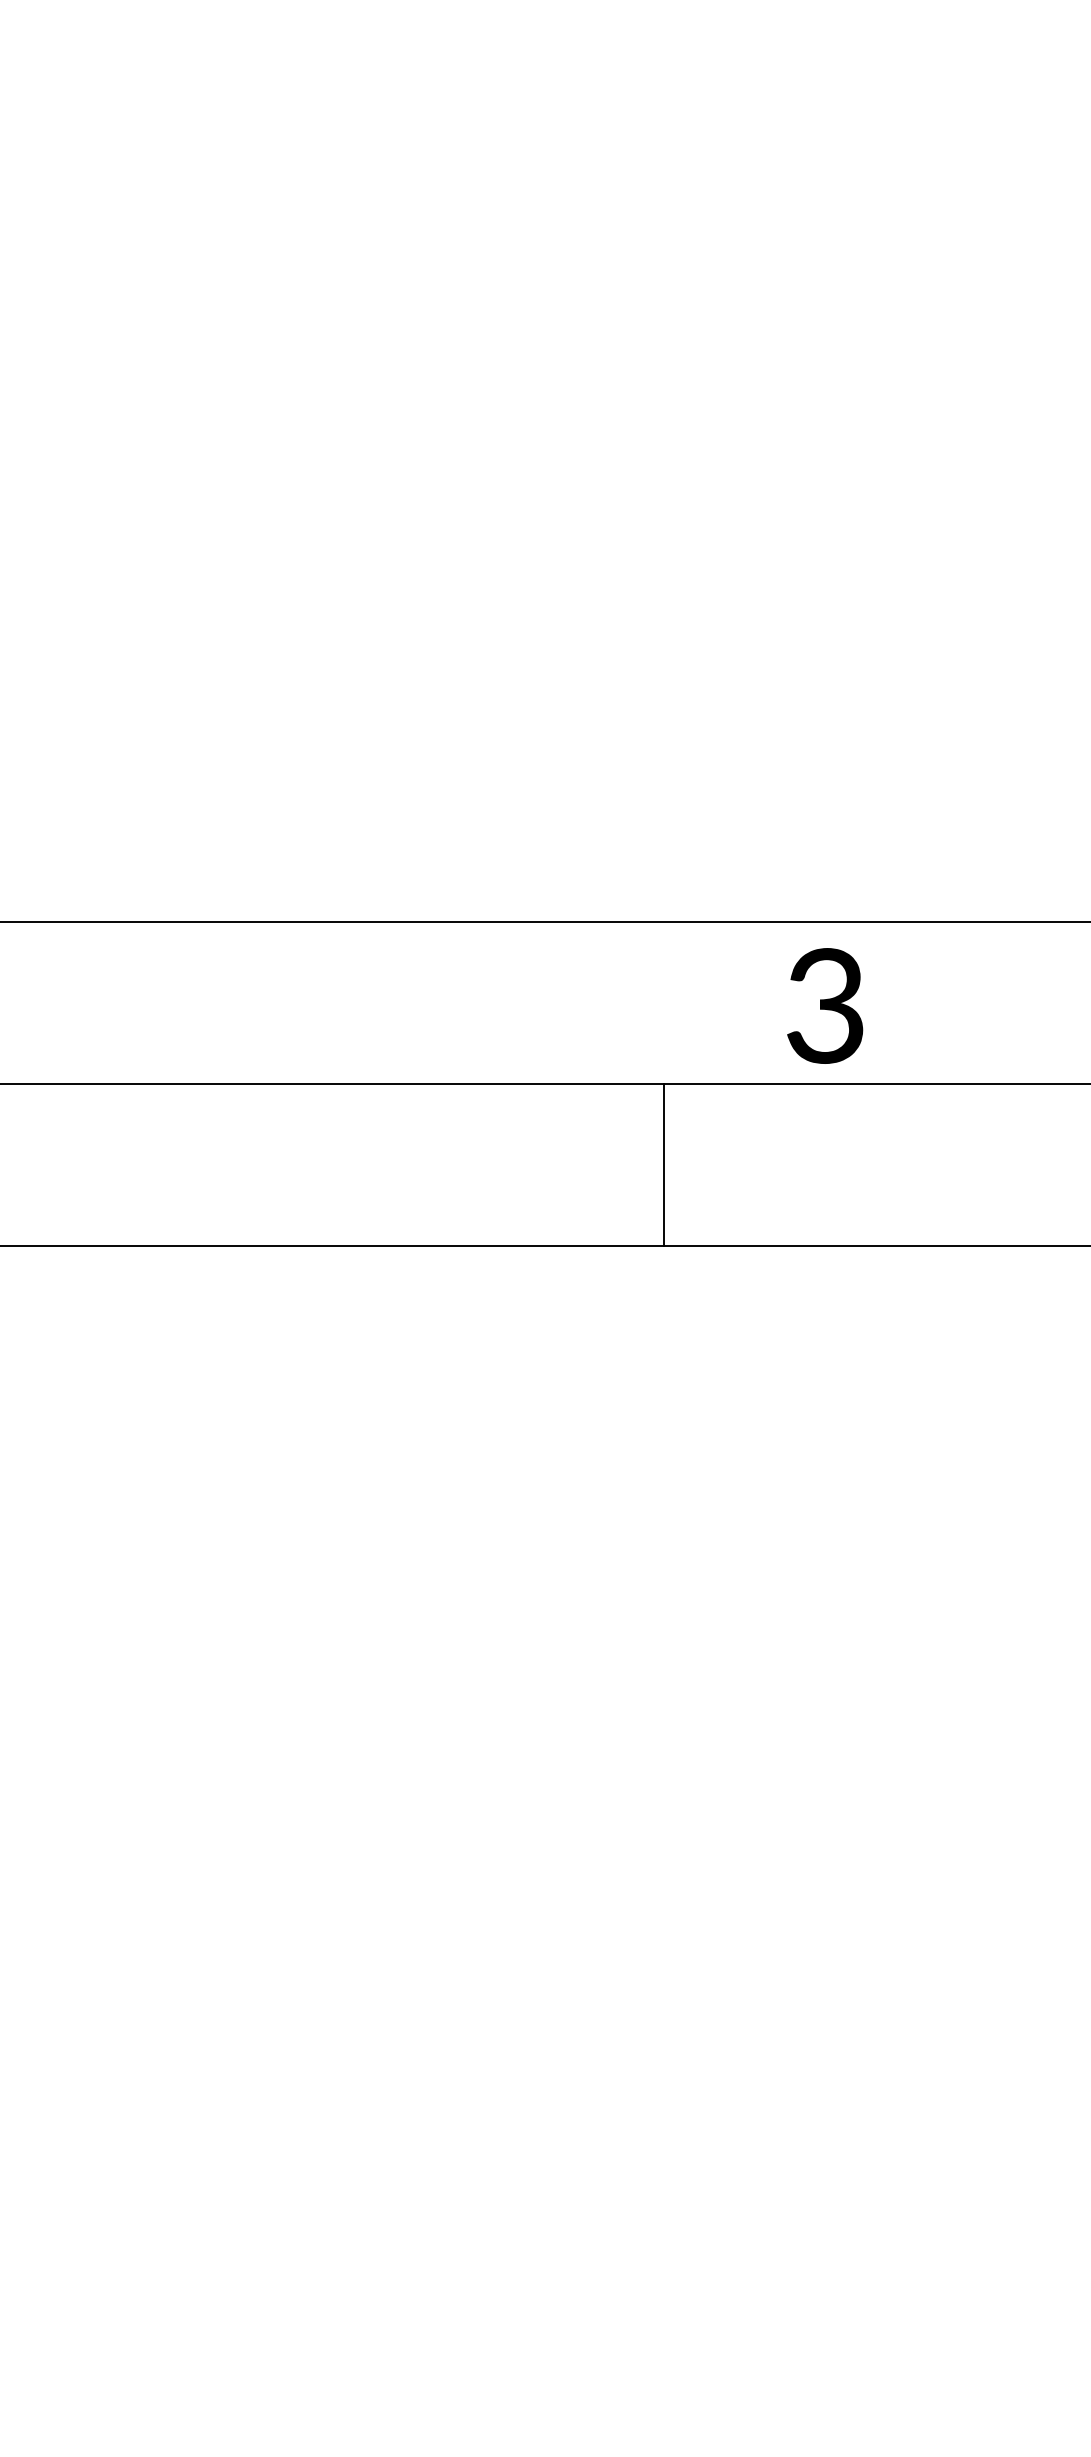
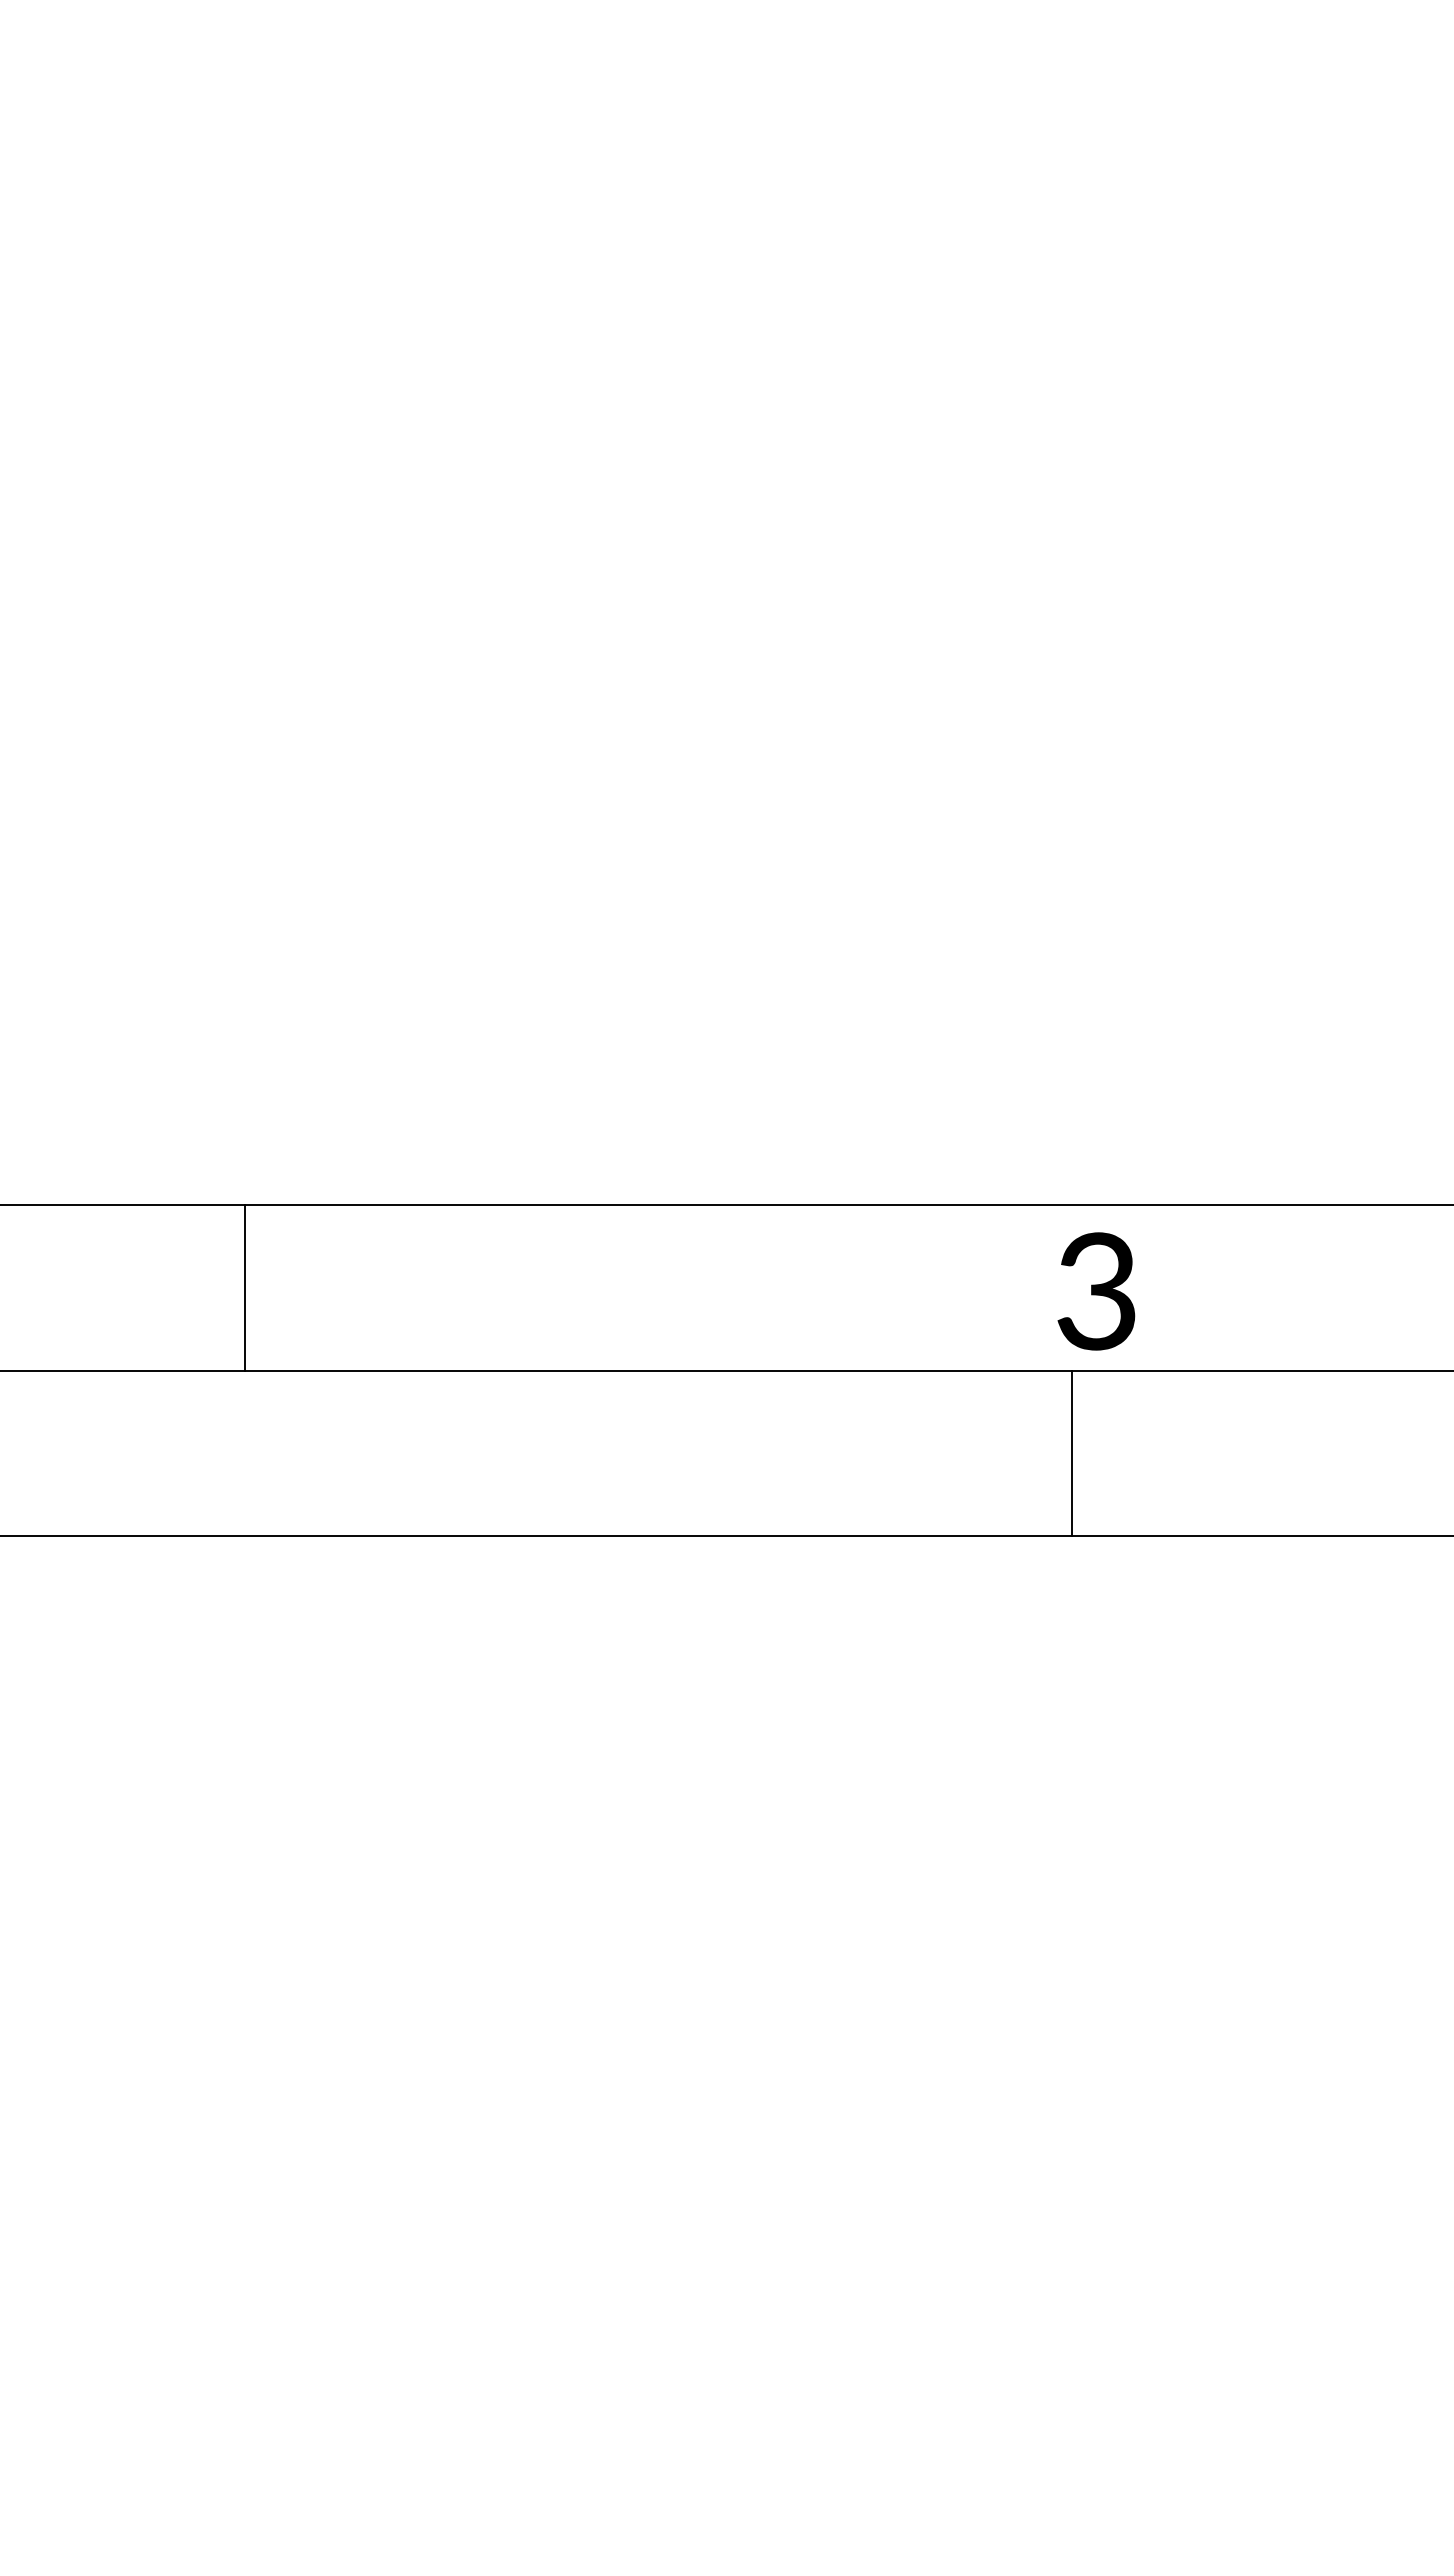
text: (825, 1006) -> (1096, 1291), moved
line: (663, 1164) -> (1071, 1453), moved

